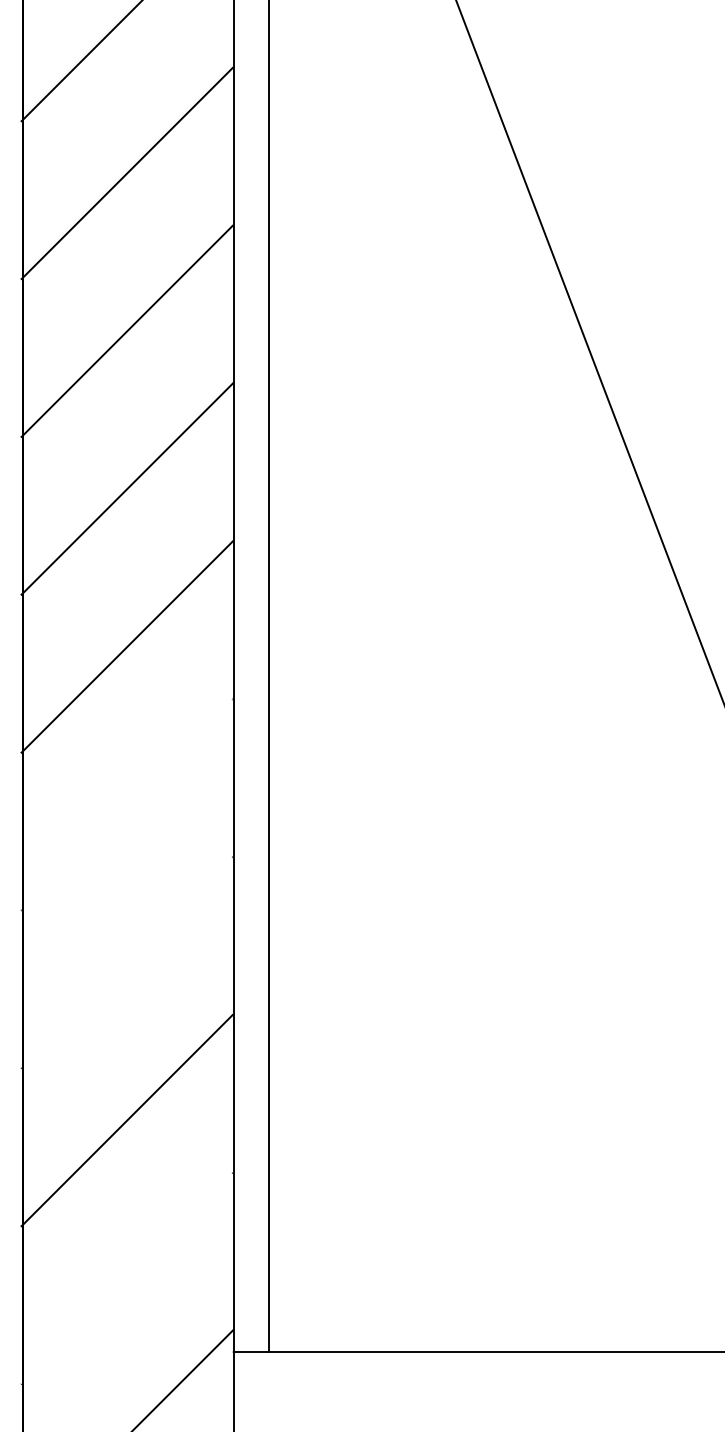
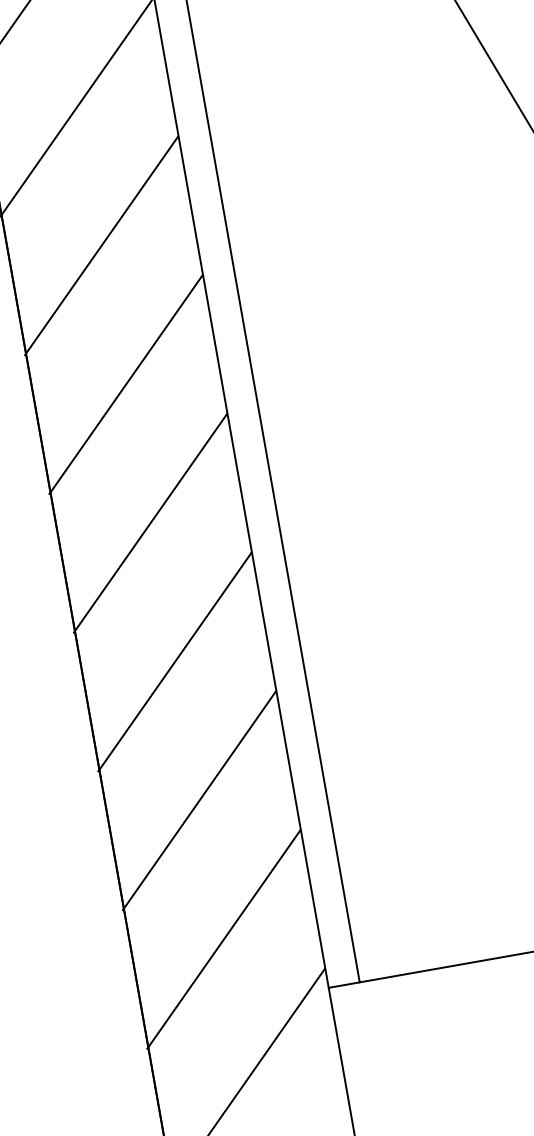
line: (126, 804) -> (149, 523), added
line: (126, 962) -> (174, 662), added
line: (126, 1278) -> (223, 939), added

